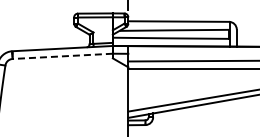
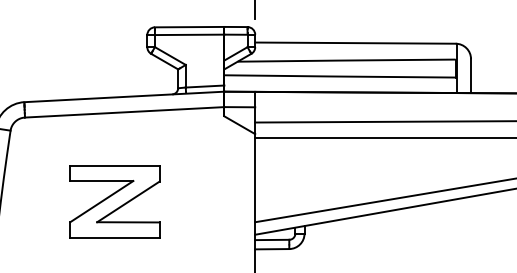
line: (62, 56) -> (124, 112), dashed -> solid
part: (57, 100) -> (114, 200), added

